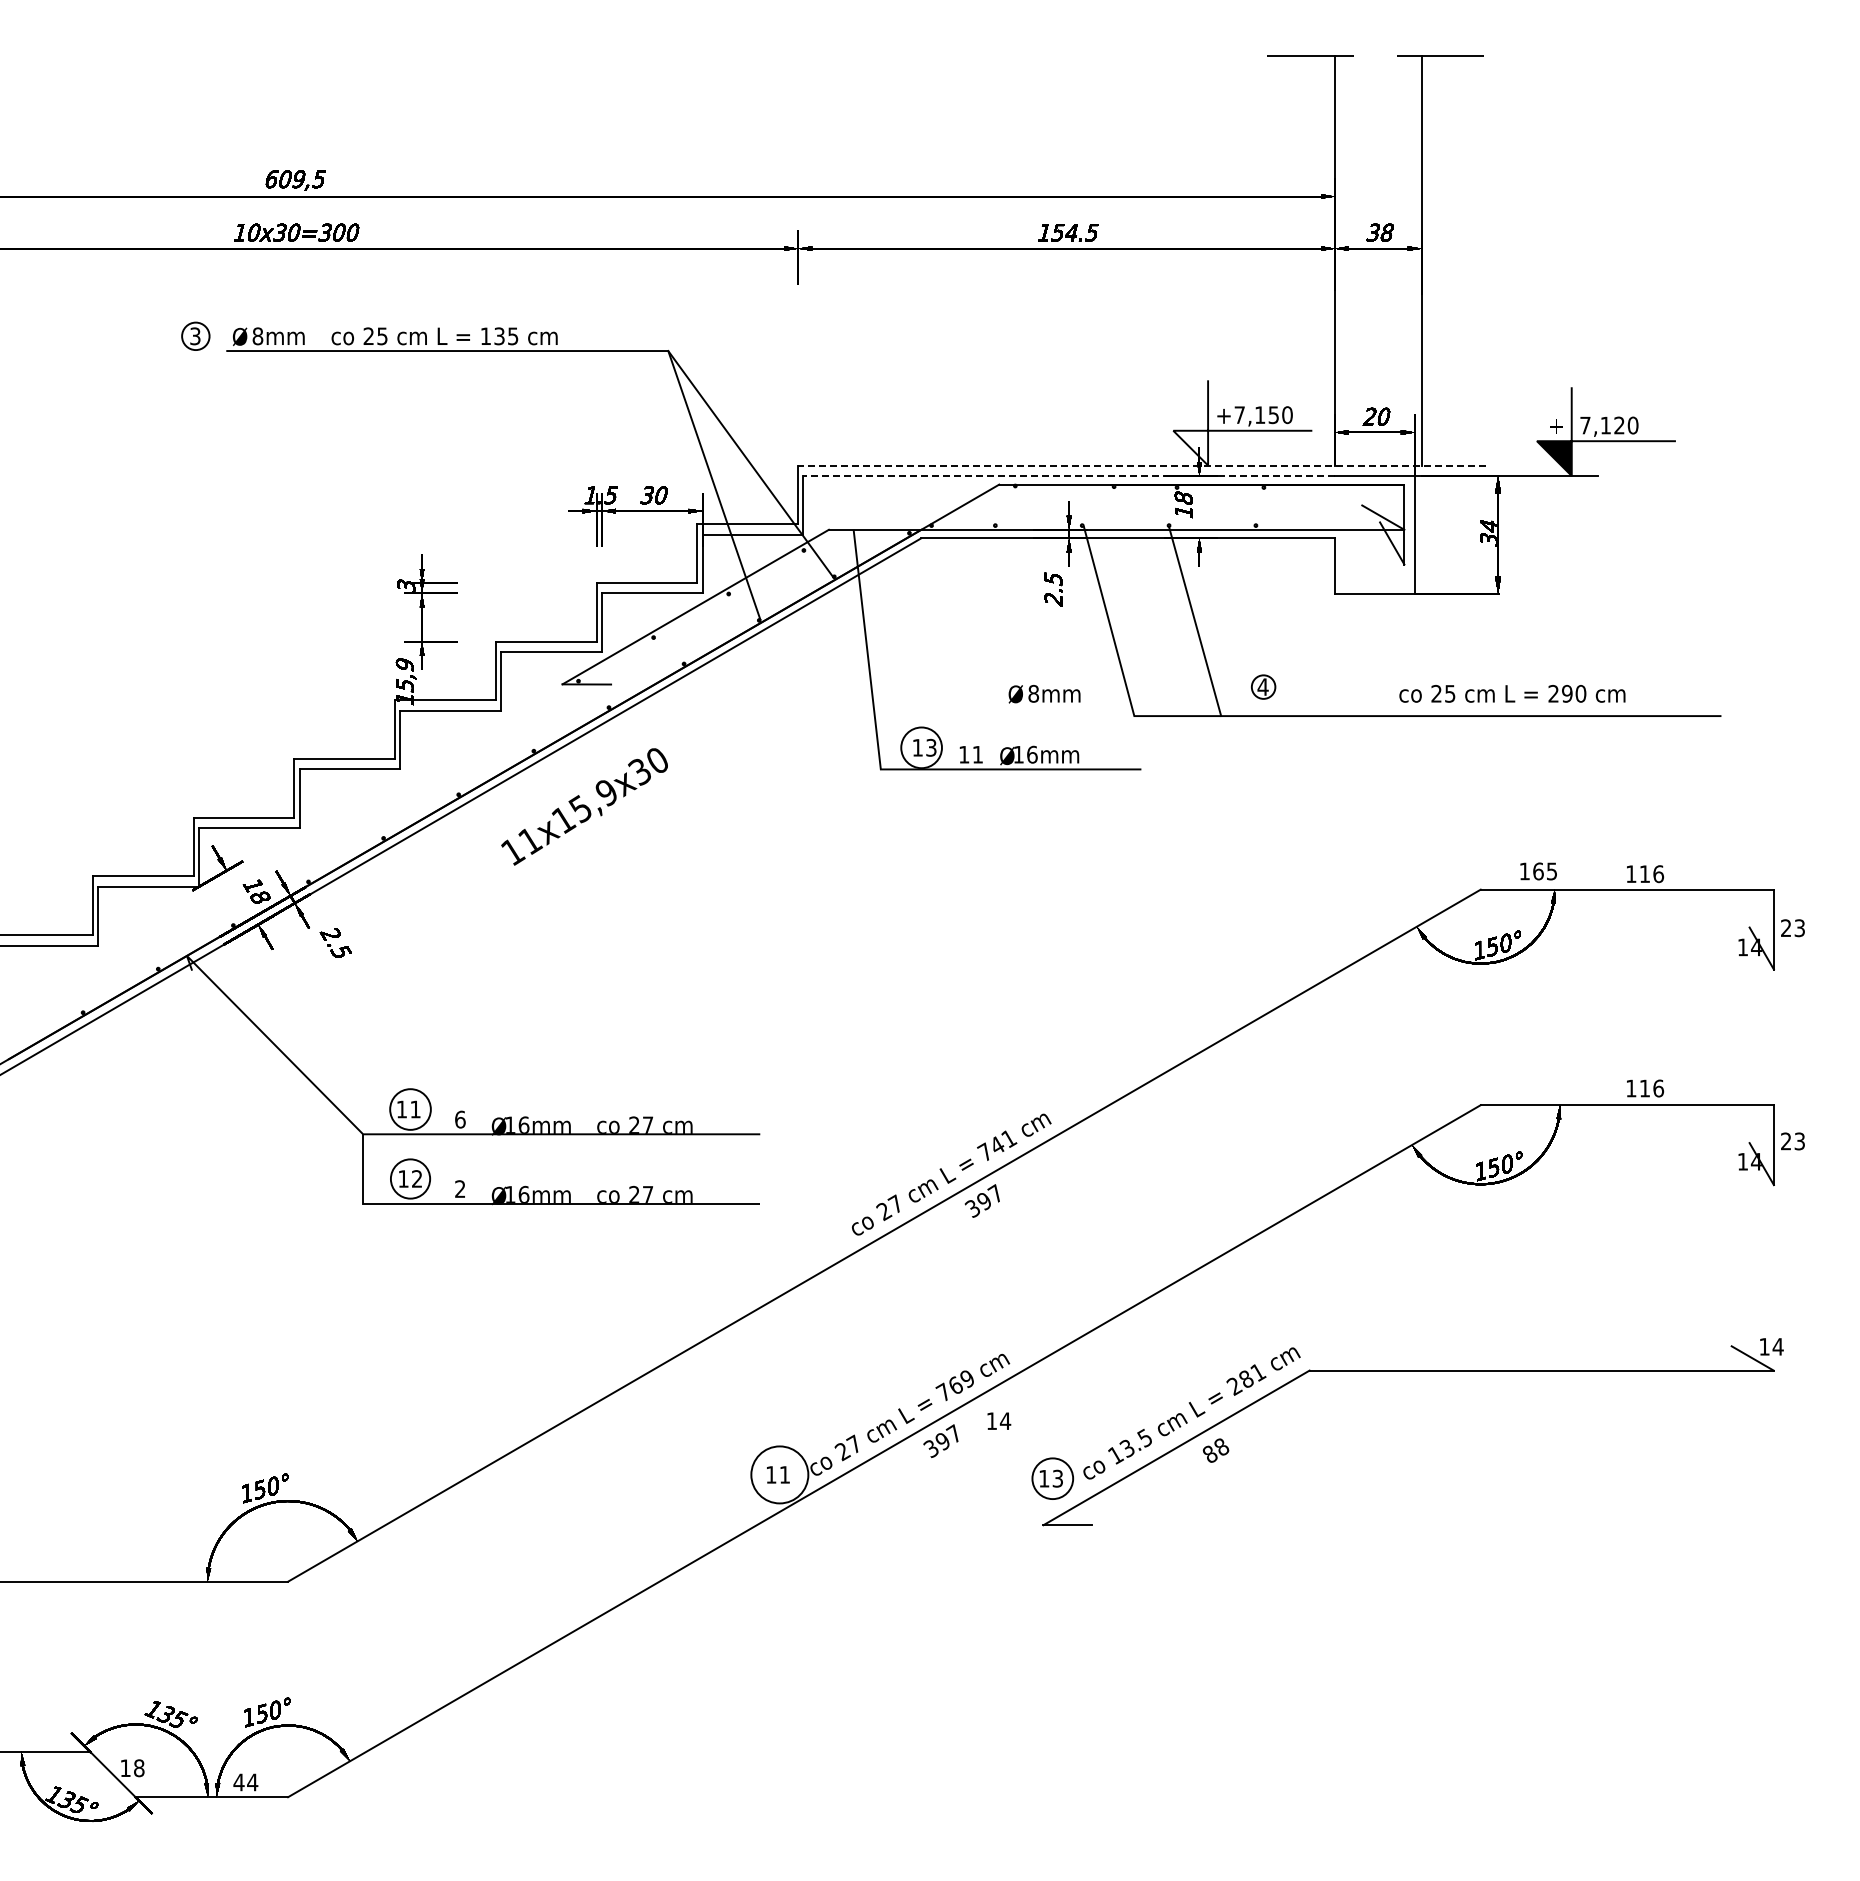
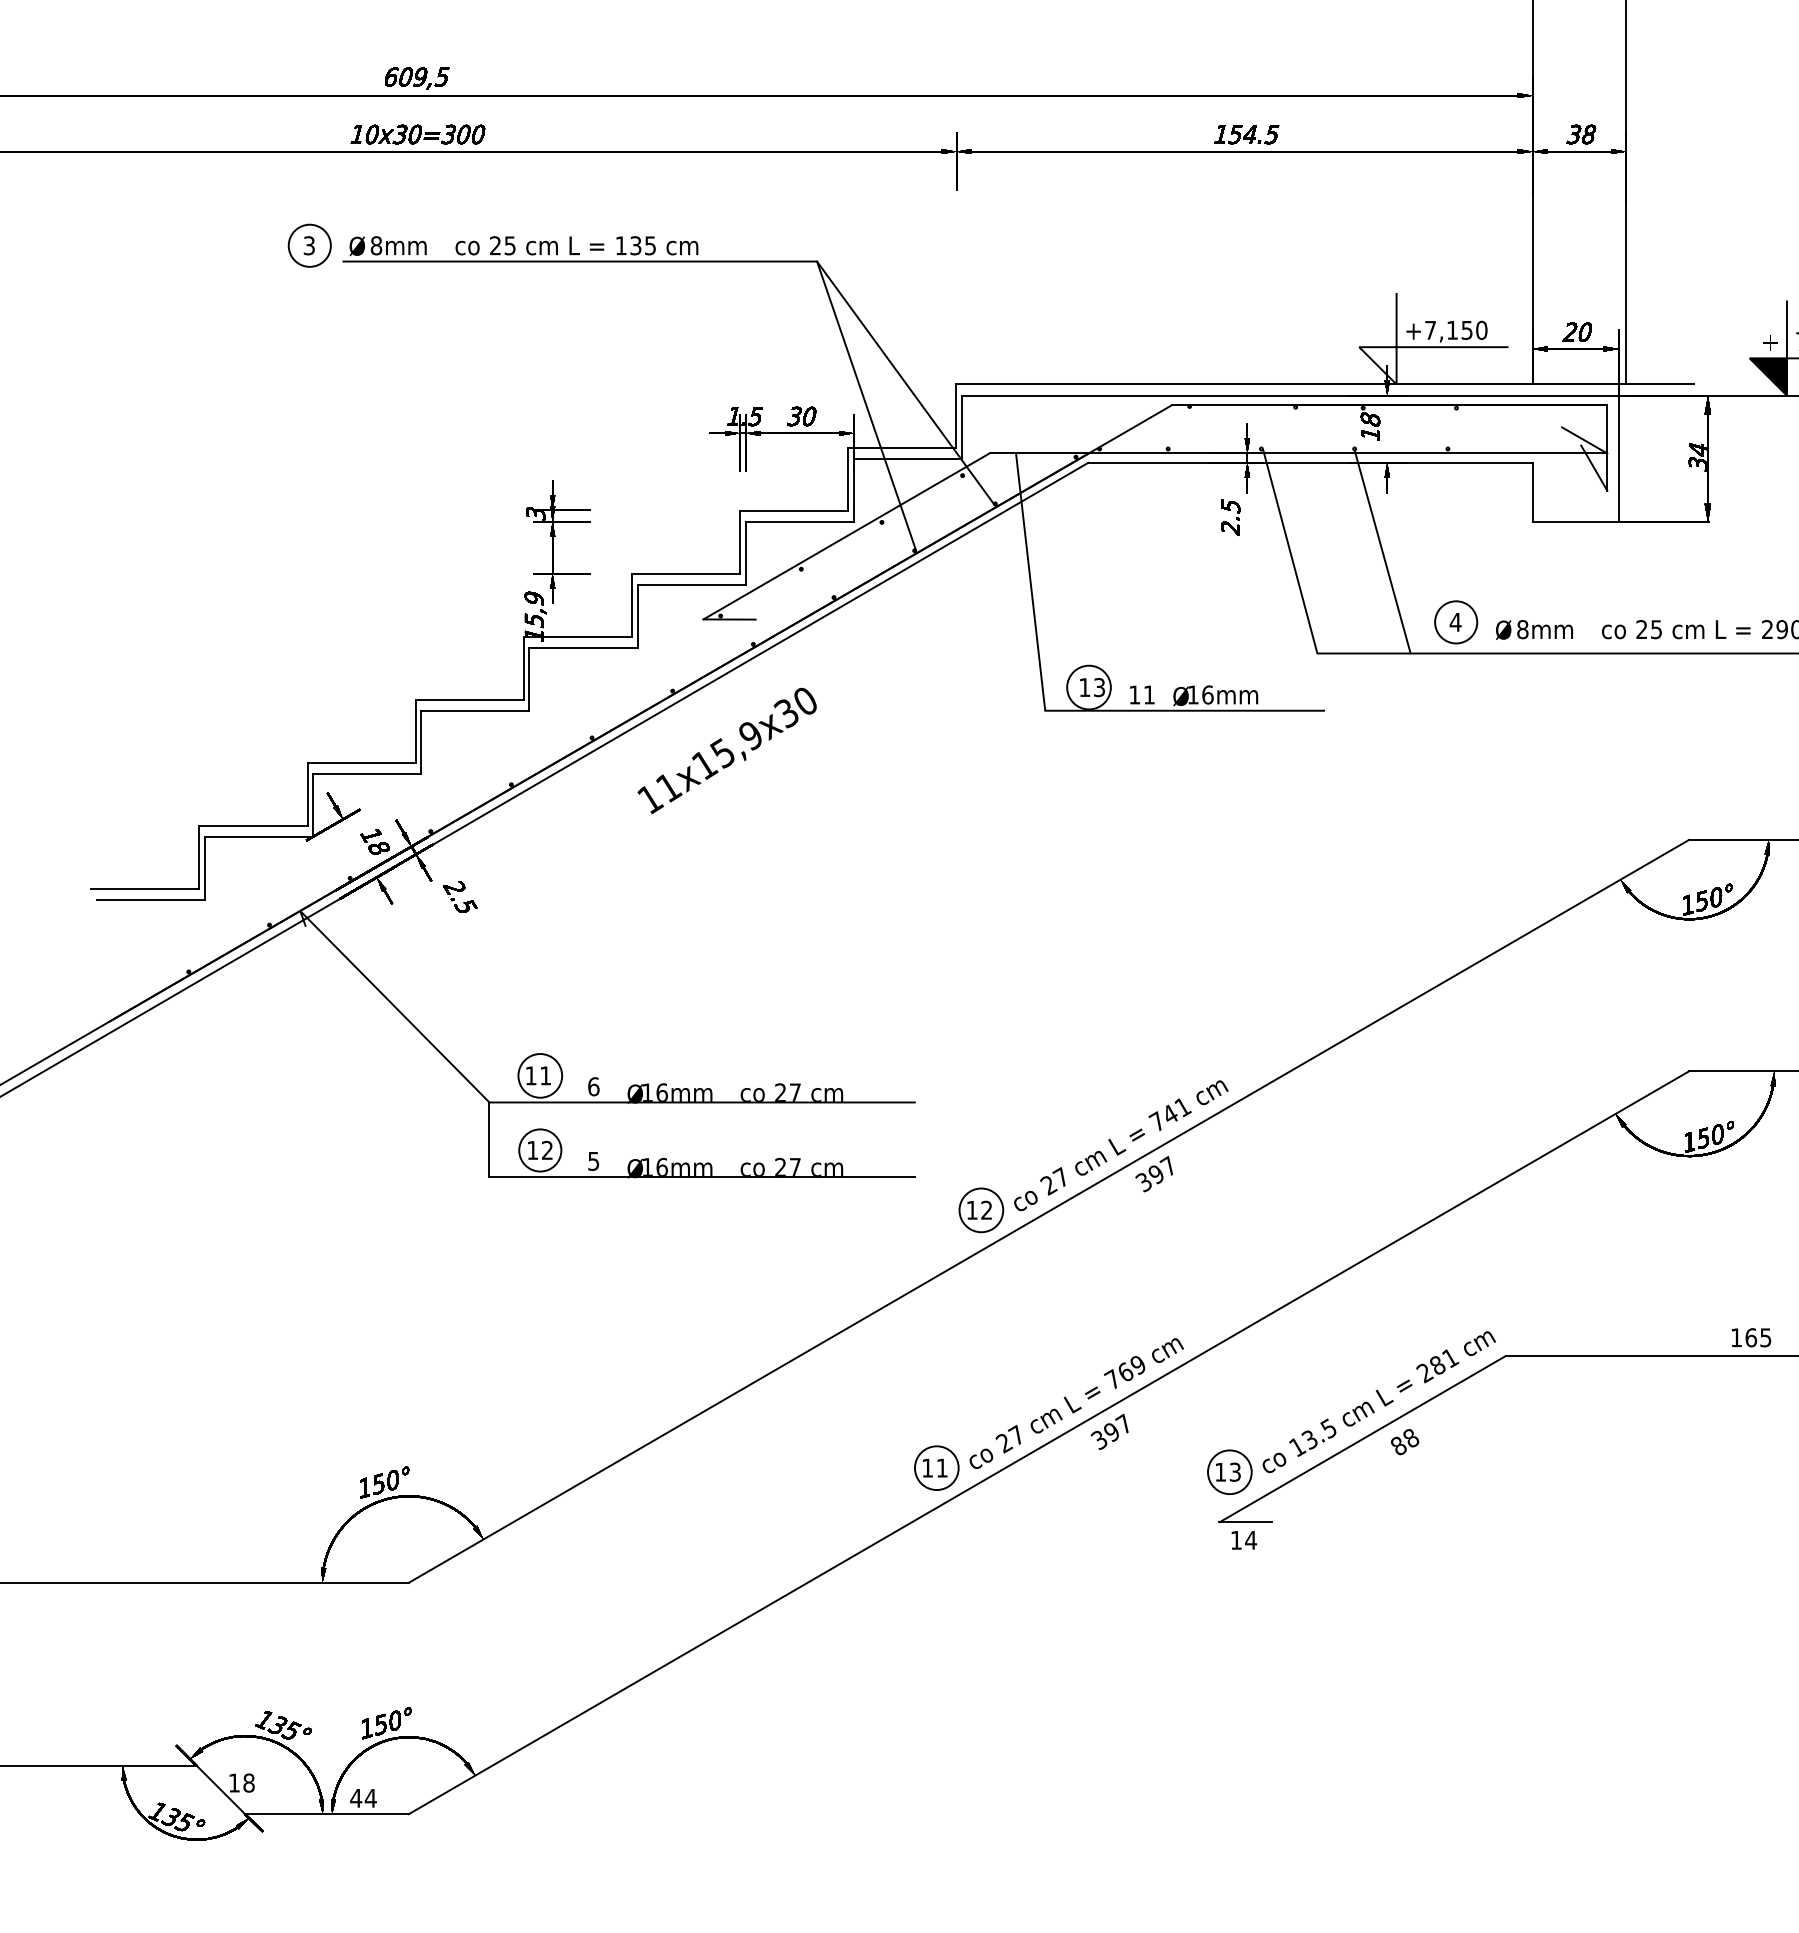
circle: (195, 335) -> (309, 244), size x1.43
line: (1141, 465) -> (1325, 384), dashed -> solid
line: (1069, 475) -> (1247, 395), dashed -> solid
circle: (1263, 686) -> (1456, 621), size x1.67
text: (1044, 694) -> (1534, 630), moved
text: (1538, 871) -> (1751, 1337), moved
text: (460, 1189) -> (593, 1161), 2 -> 5
part: (821, 1234) -> (981, 1210), added
text: (999, 1420) -> (1244, 1539), moved
circle: (779, 1474) -> (936, 1467), size x0.71

